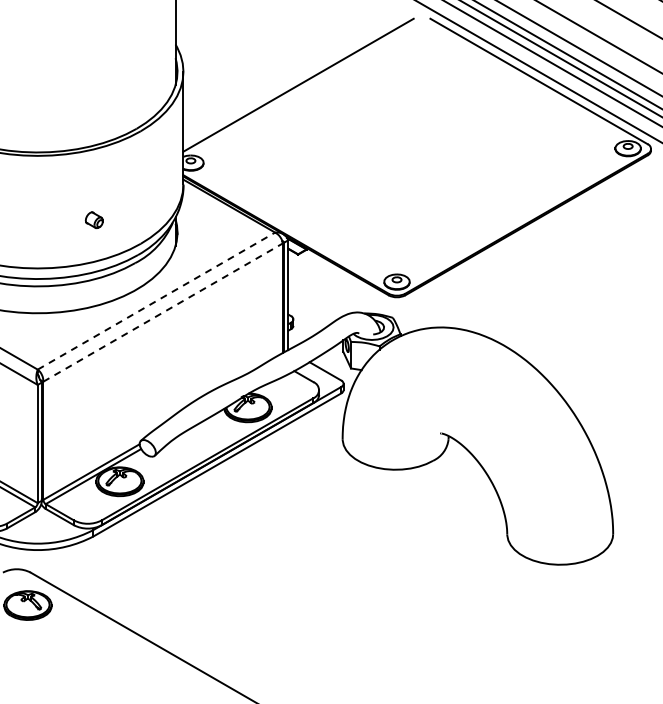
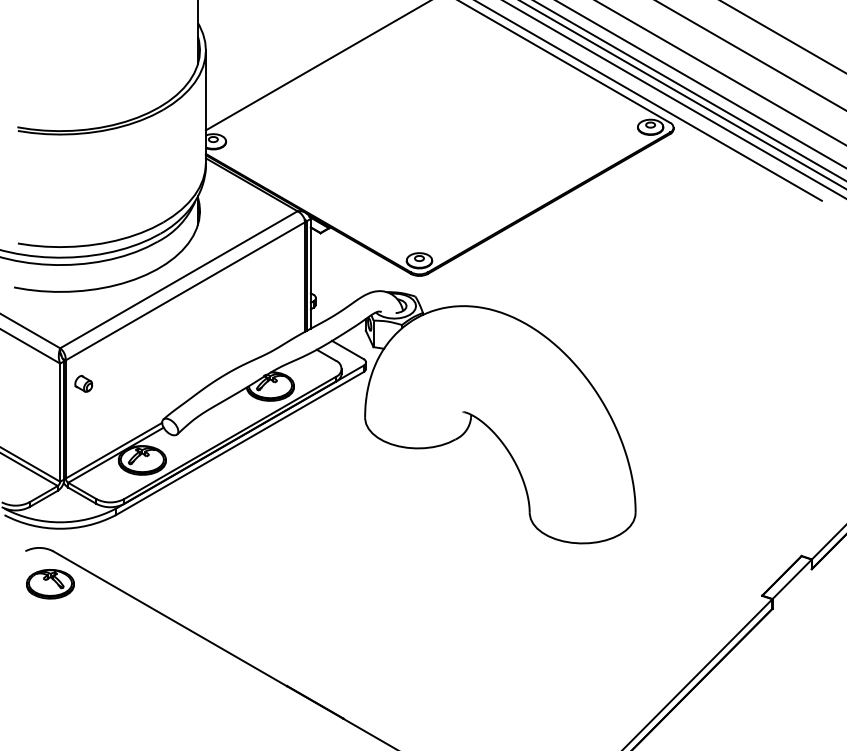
part: (94, 219) -> (83, 383), moved
line: (157, 300) -> (179, 279), dashed -> solid
line: (163, 312) -> (185, 291), dashed -> solid

